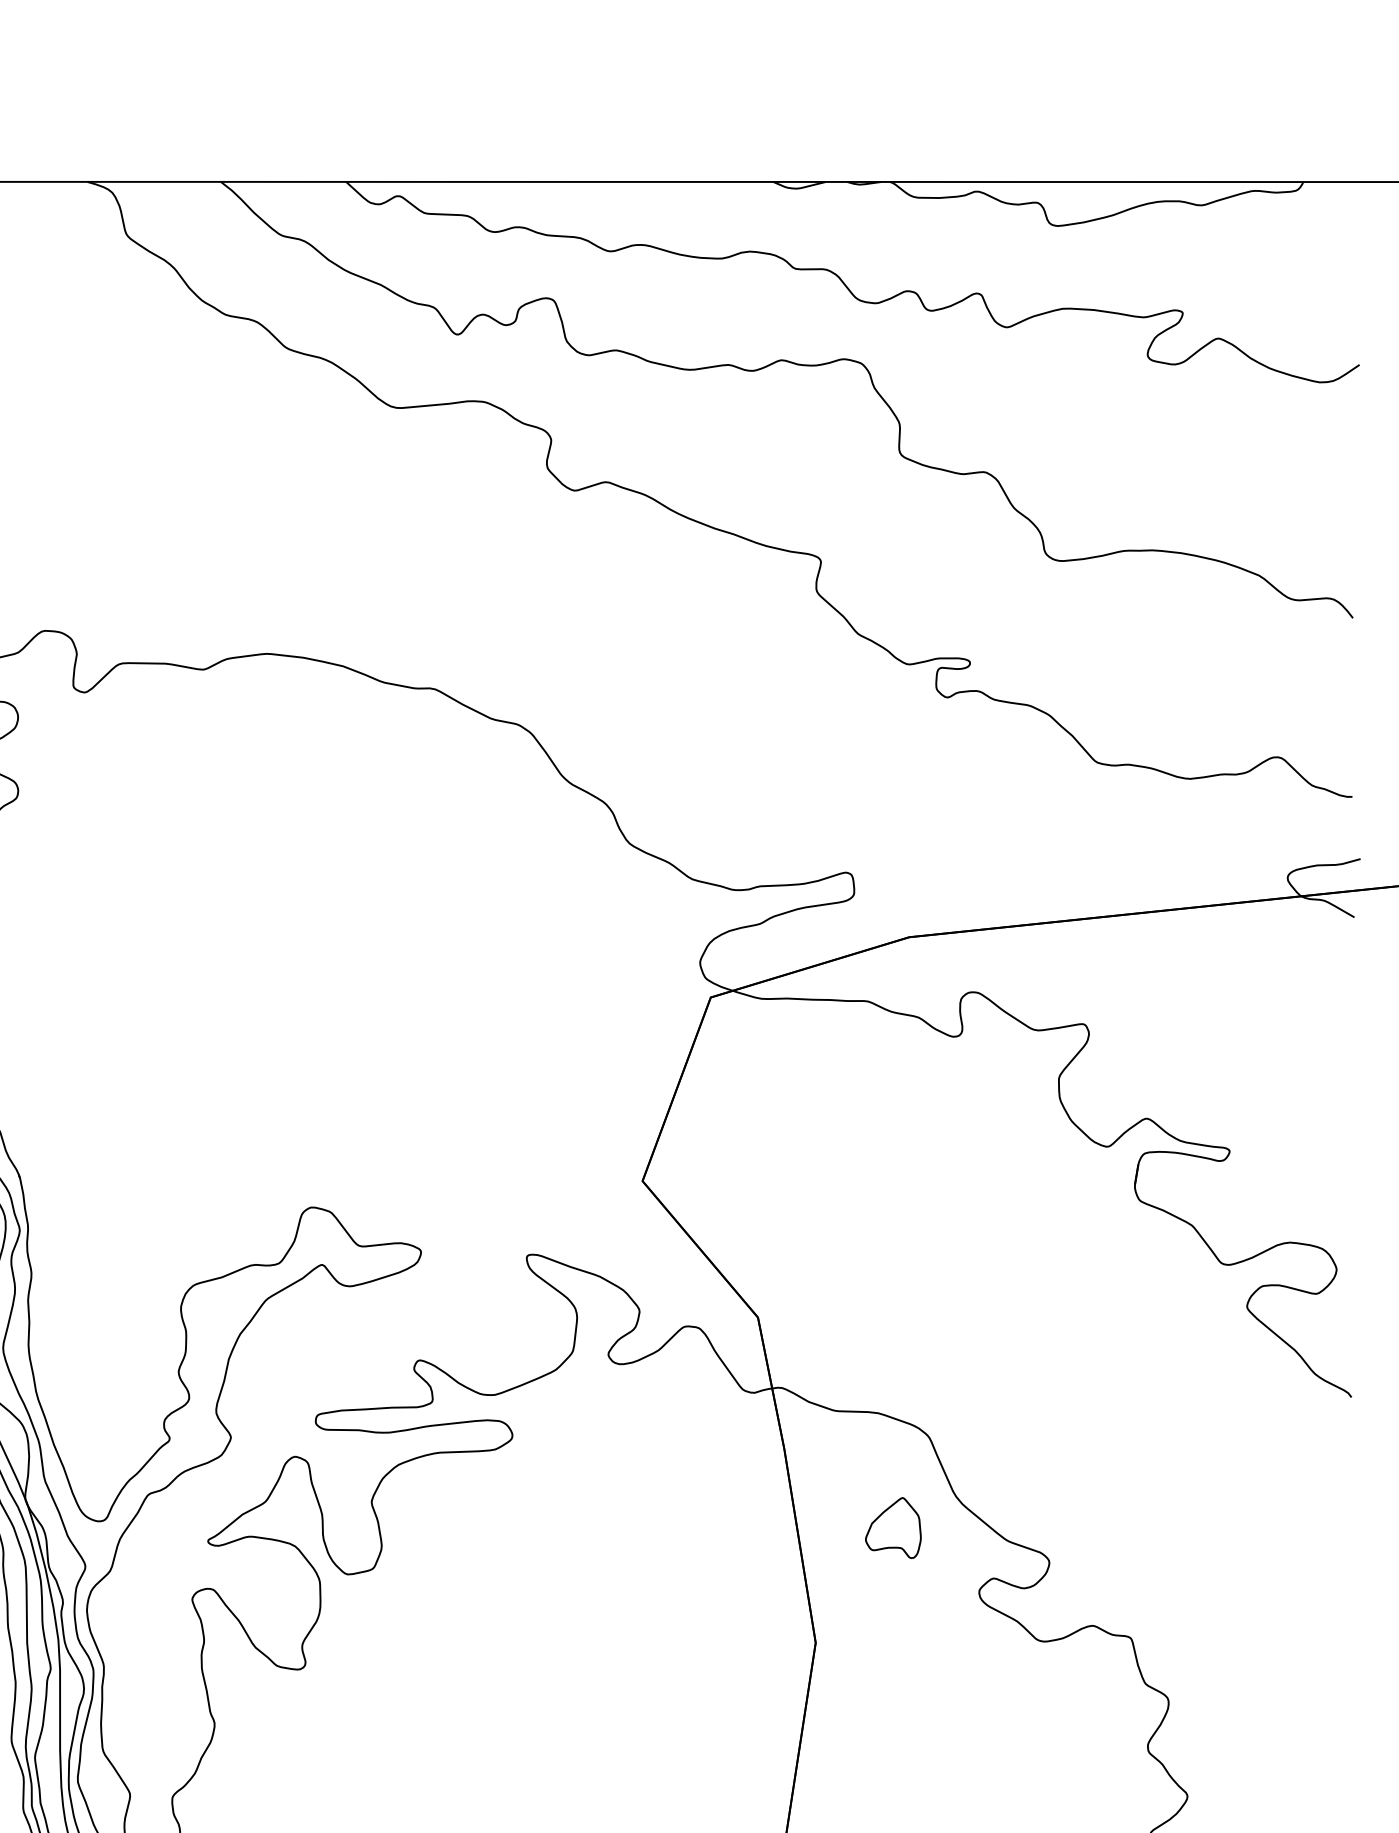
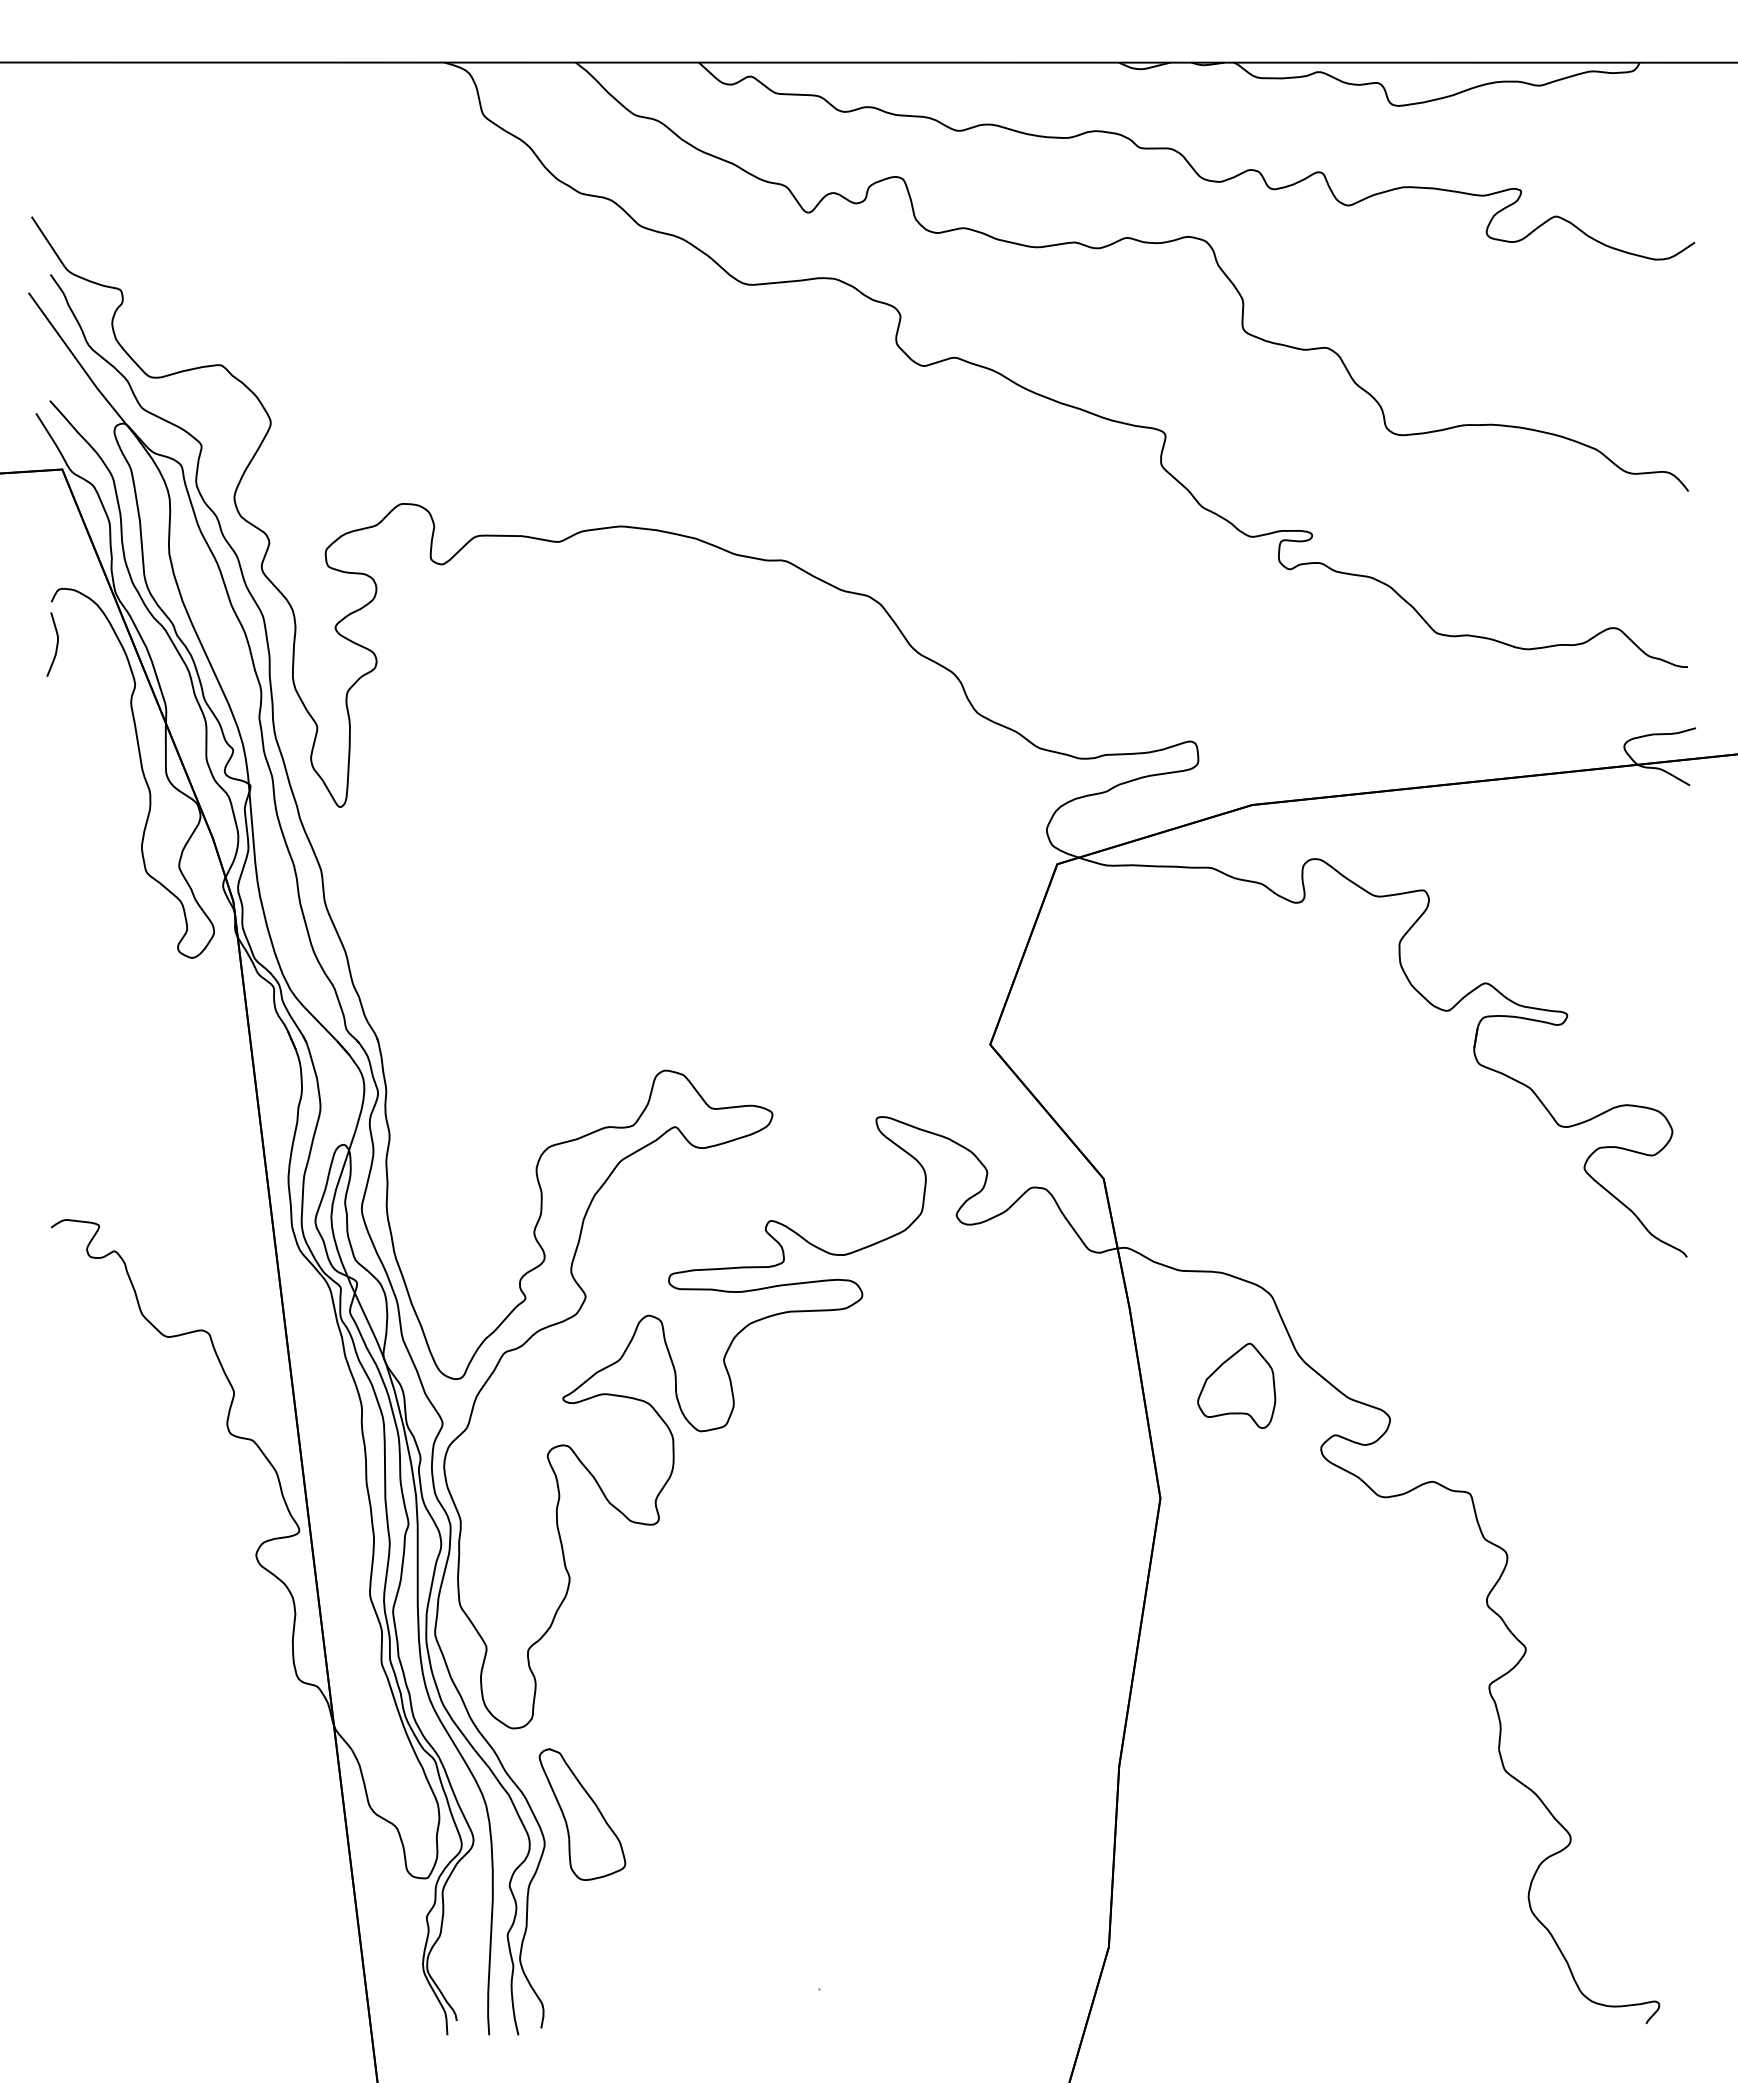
part: (893, 1527) -> (1236, 1385), size x1.43

